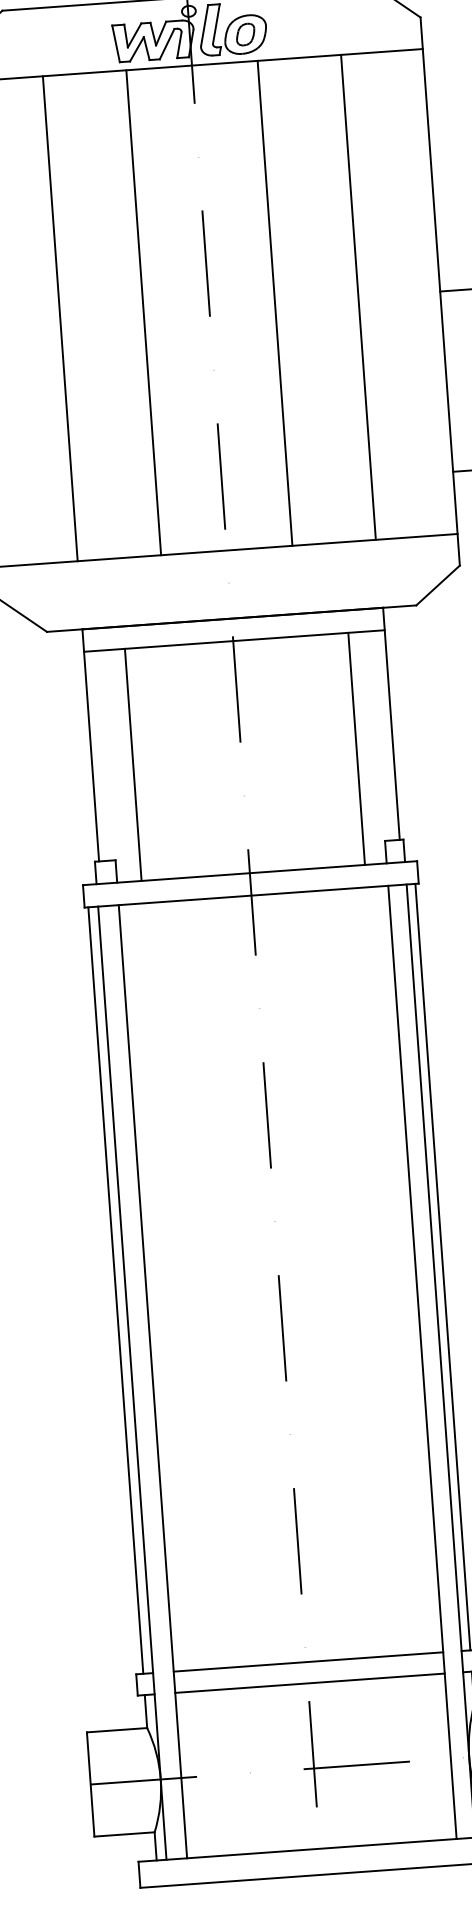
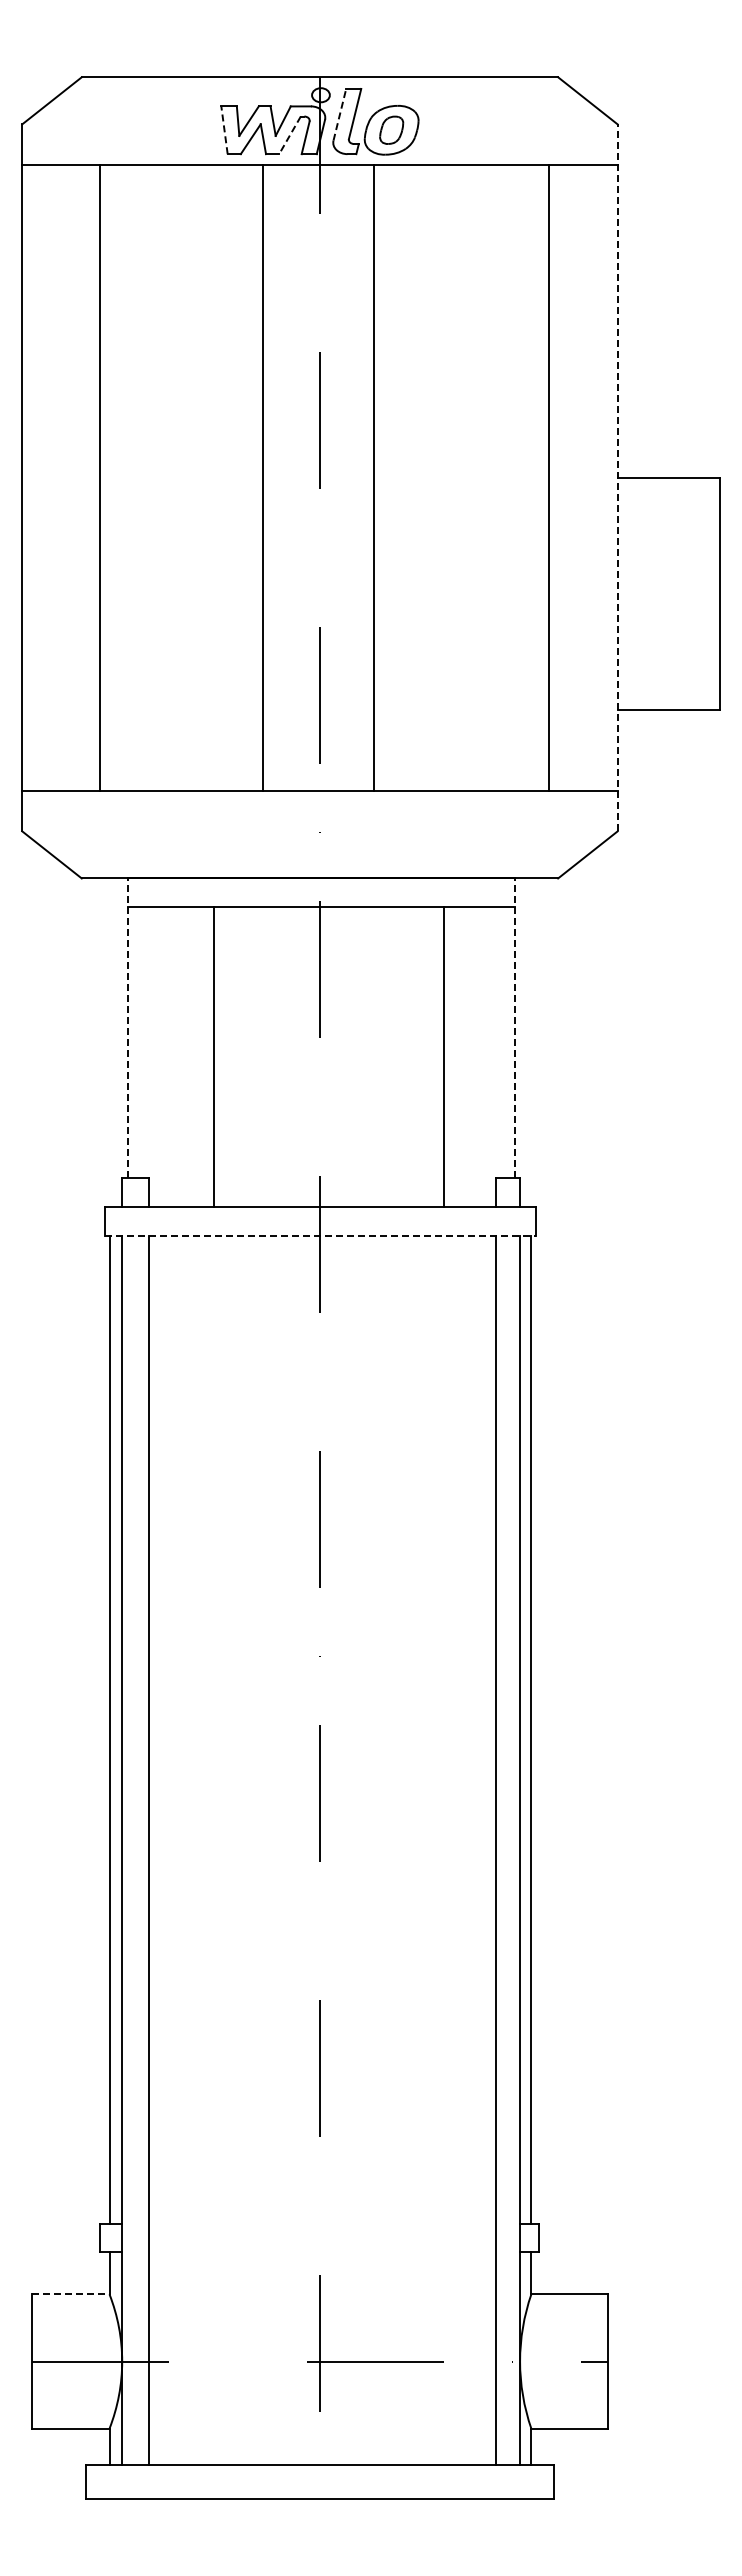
line: (204, 25) -> (339, 114), solid -> dashed
line: (116, 43) -> (224, 129), solid -> dashed
line: (167, 44) -> (290, 135), solid -> dashed
line: (440, 291) -> (617, 477), solid -> dashed
line: (358, 297) -> (549, 477), moved
line: (274, 303) -> (373, 477), moved
line: (143, 312) -> (263, 477), moved
line: (60, 318) -> (99, 477), moved
line: (391, 724) -> (515, 1028), solid -> dashed
line: (90, 745) -> (127, 1028), solid -> dashed
line: (356, 748) -> (444, 1056), moved
line: (133, 764) -> (214, 1056), moved
line: (251, 895) -> (320, 1235), solid -> dashed
line: (308, 1662) -> (322, 2224), removed
line: (309, 1683) -> (322, 2251), removed
line: (116, 1730) -> (70, 2294), solid -> dashed

